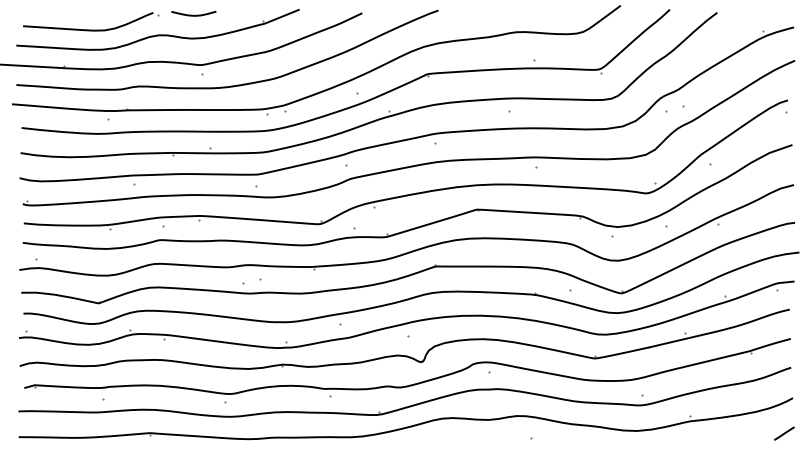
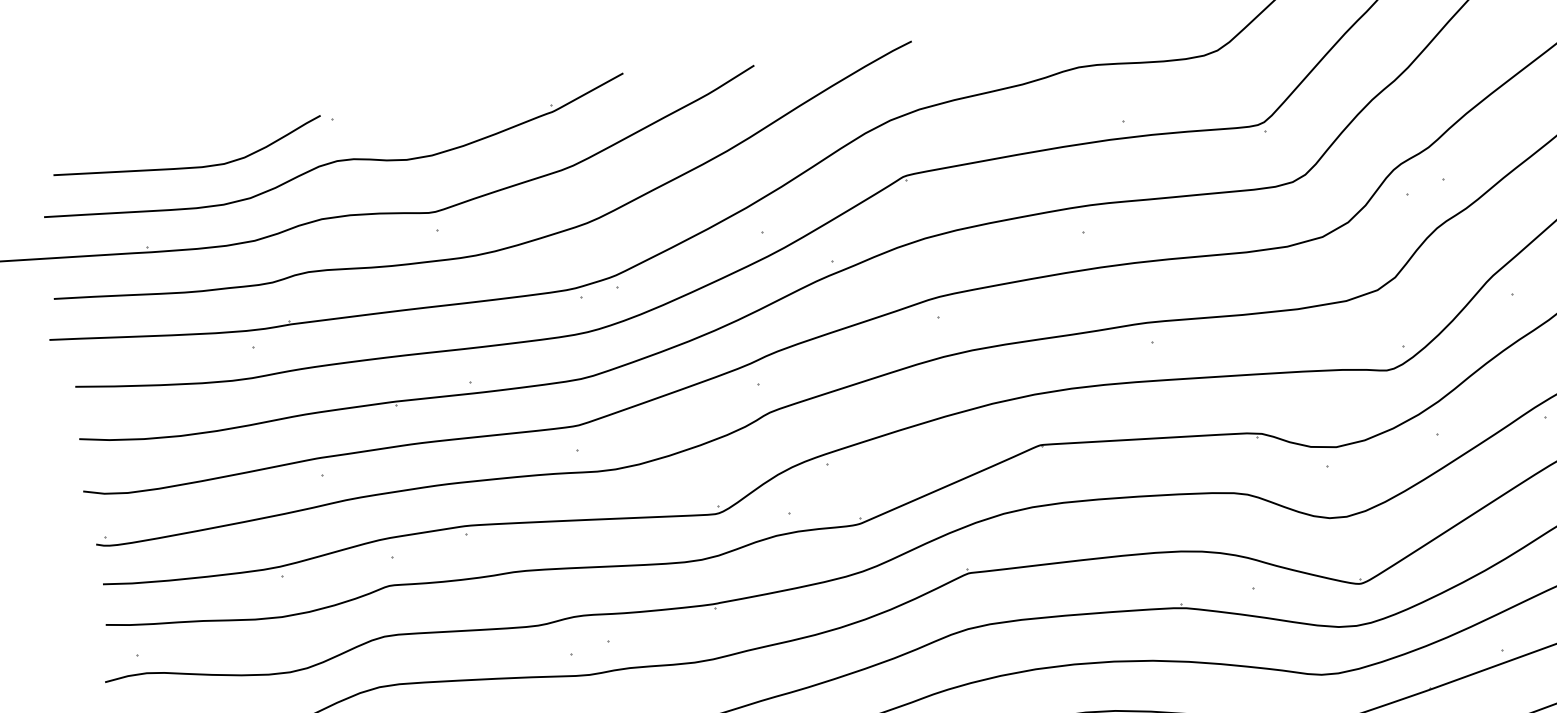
curve: (193, 14) -> (404, 109), removed

